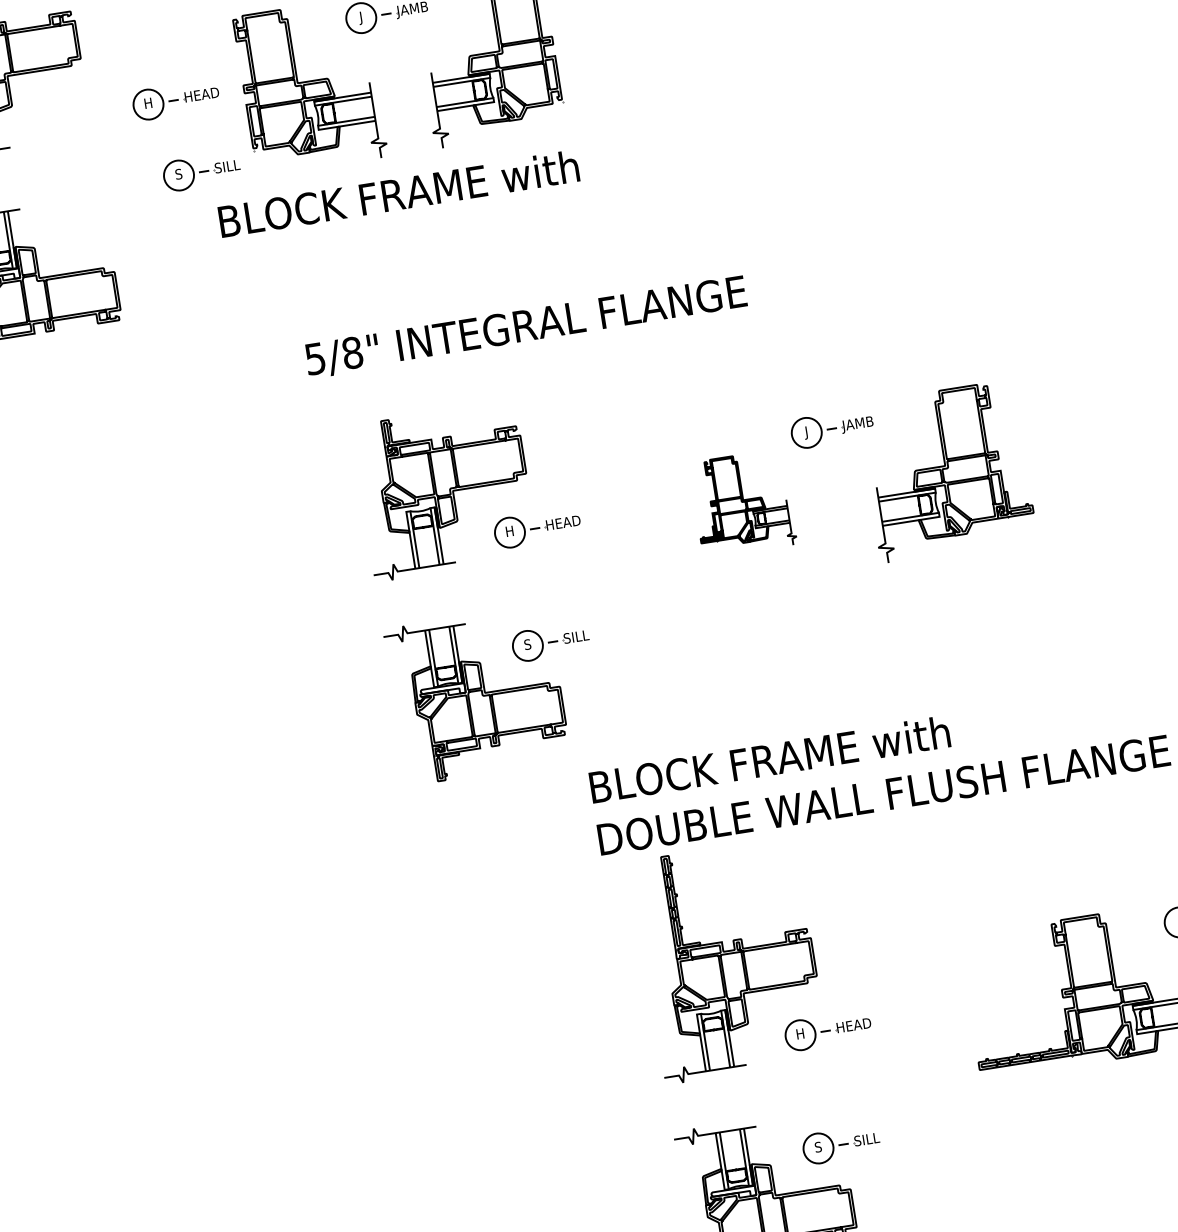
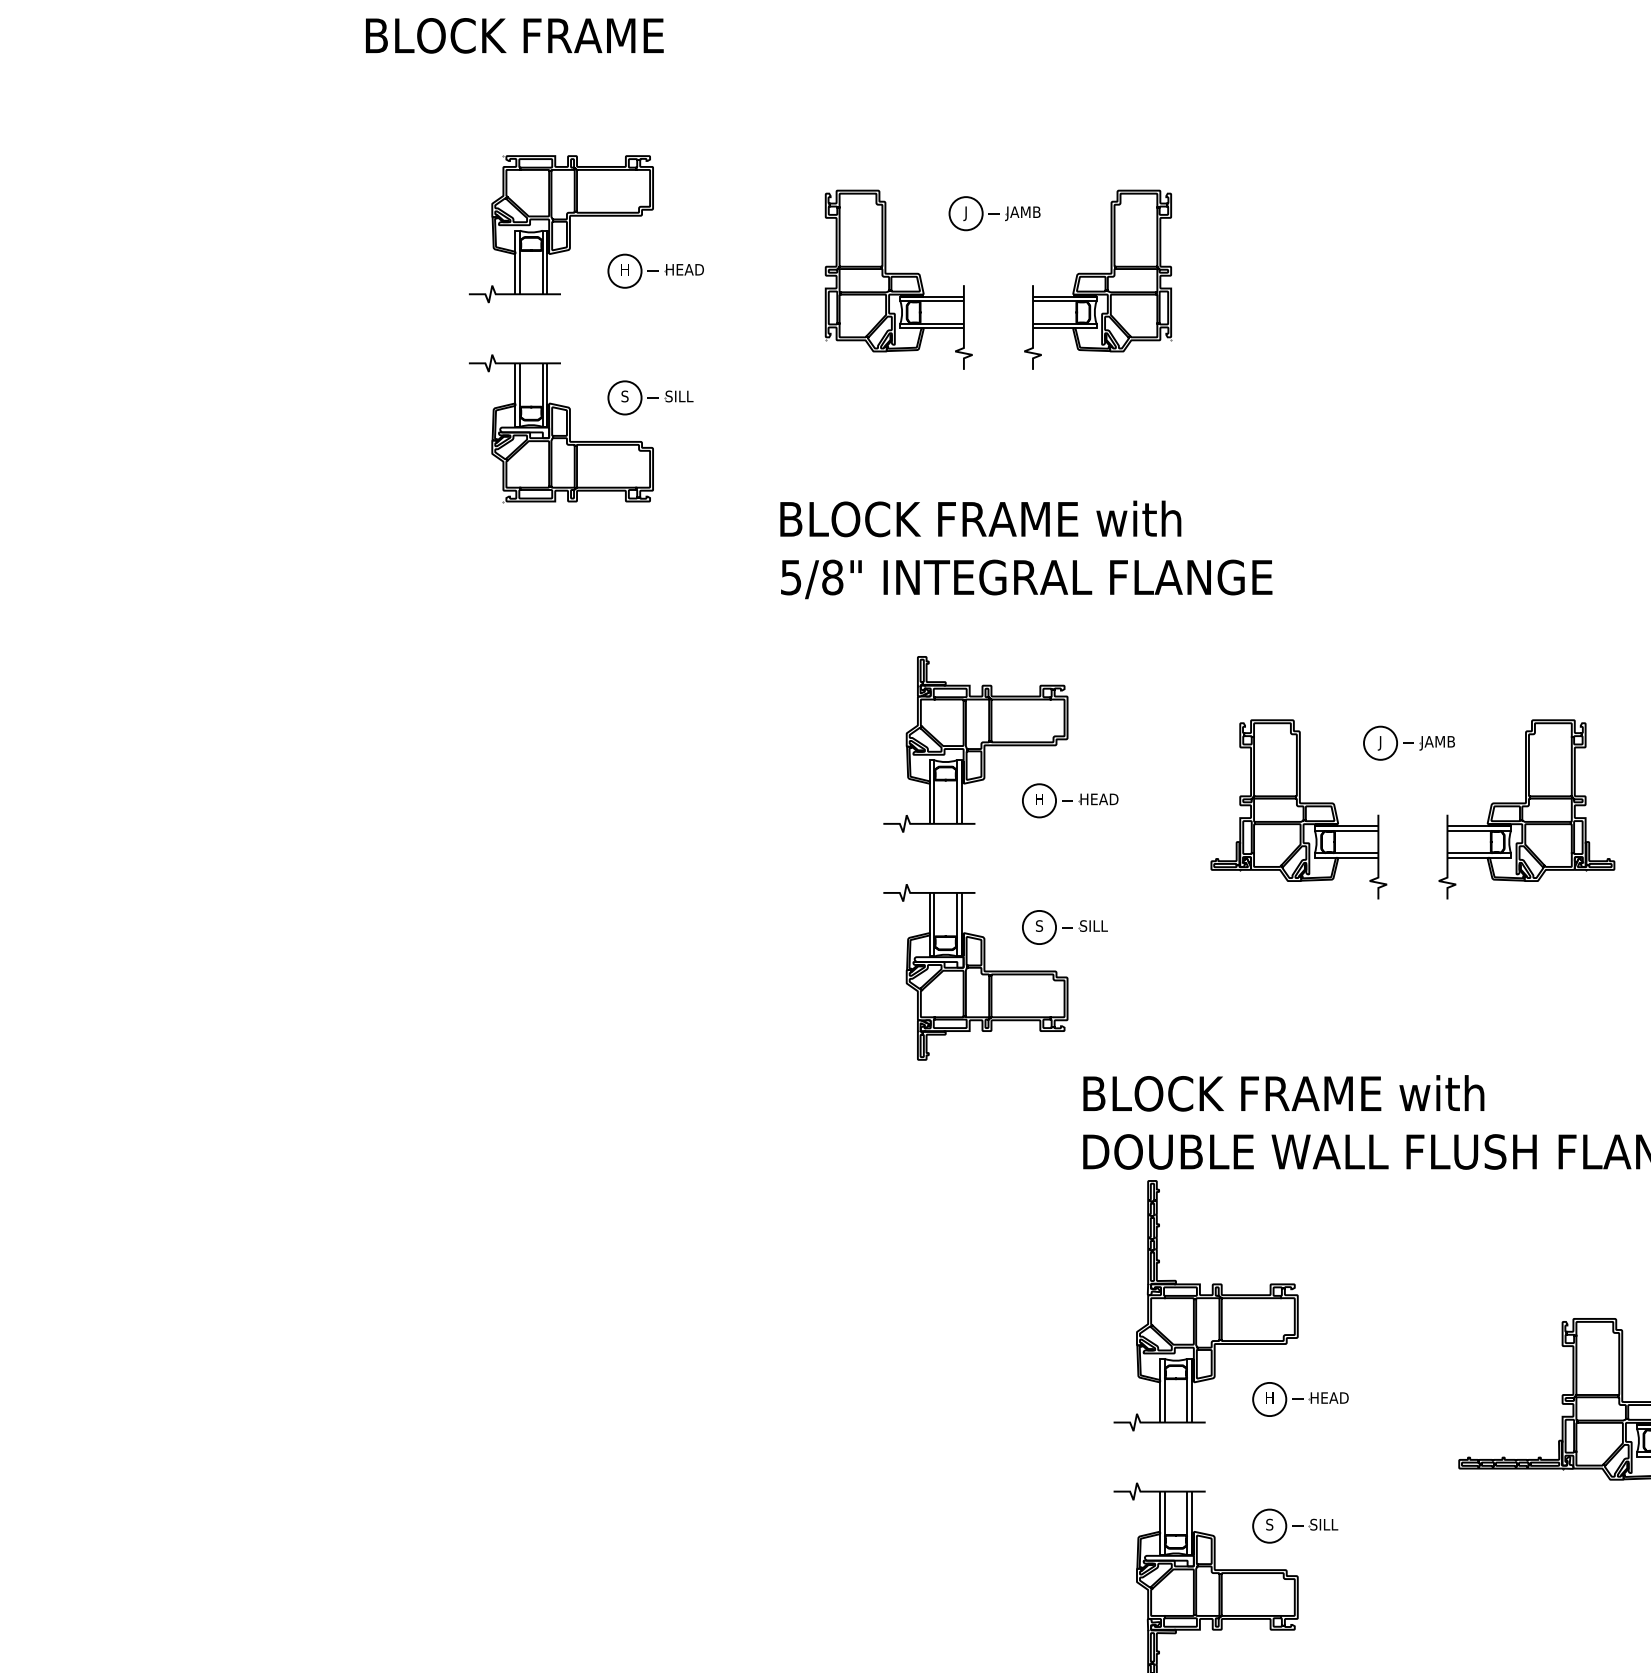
part: (175, 99) -> (655, 270), moved
part: (201, 171) -> (650, 397), moved
text: (398, 193) -> (980, 518), moved
text: (526, 327) -> (1026, 579), moved
part: (742, 503) -> (1298, 809), size x1.67

